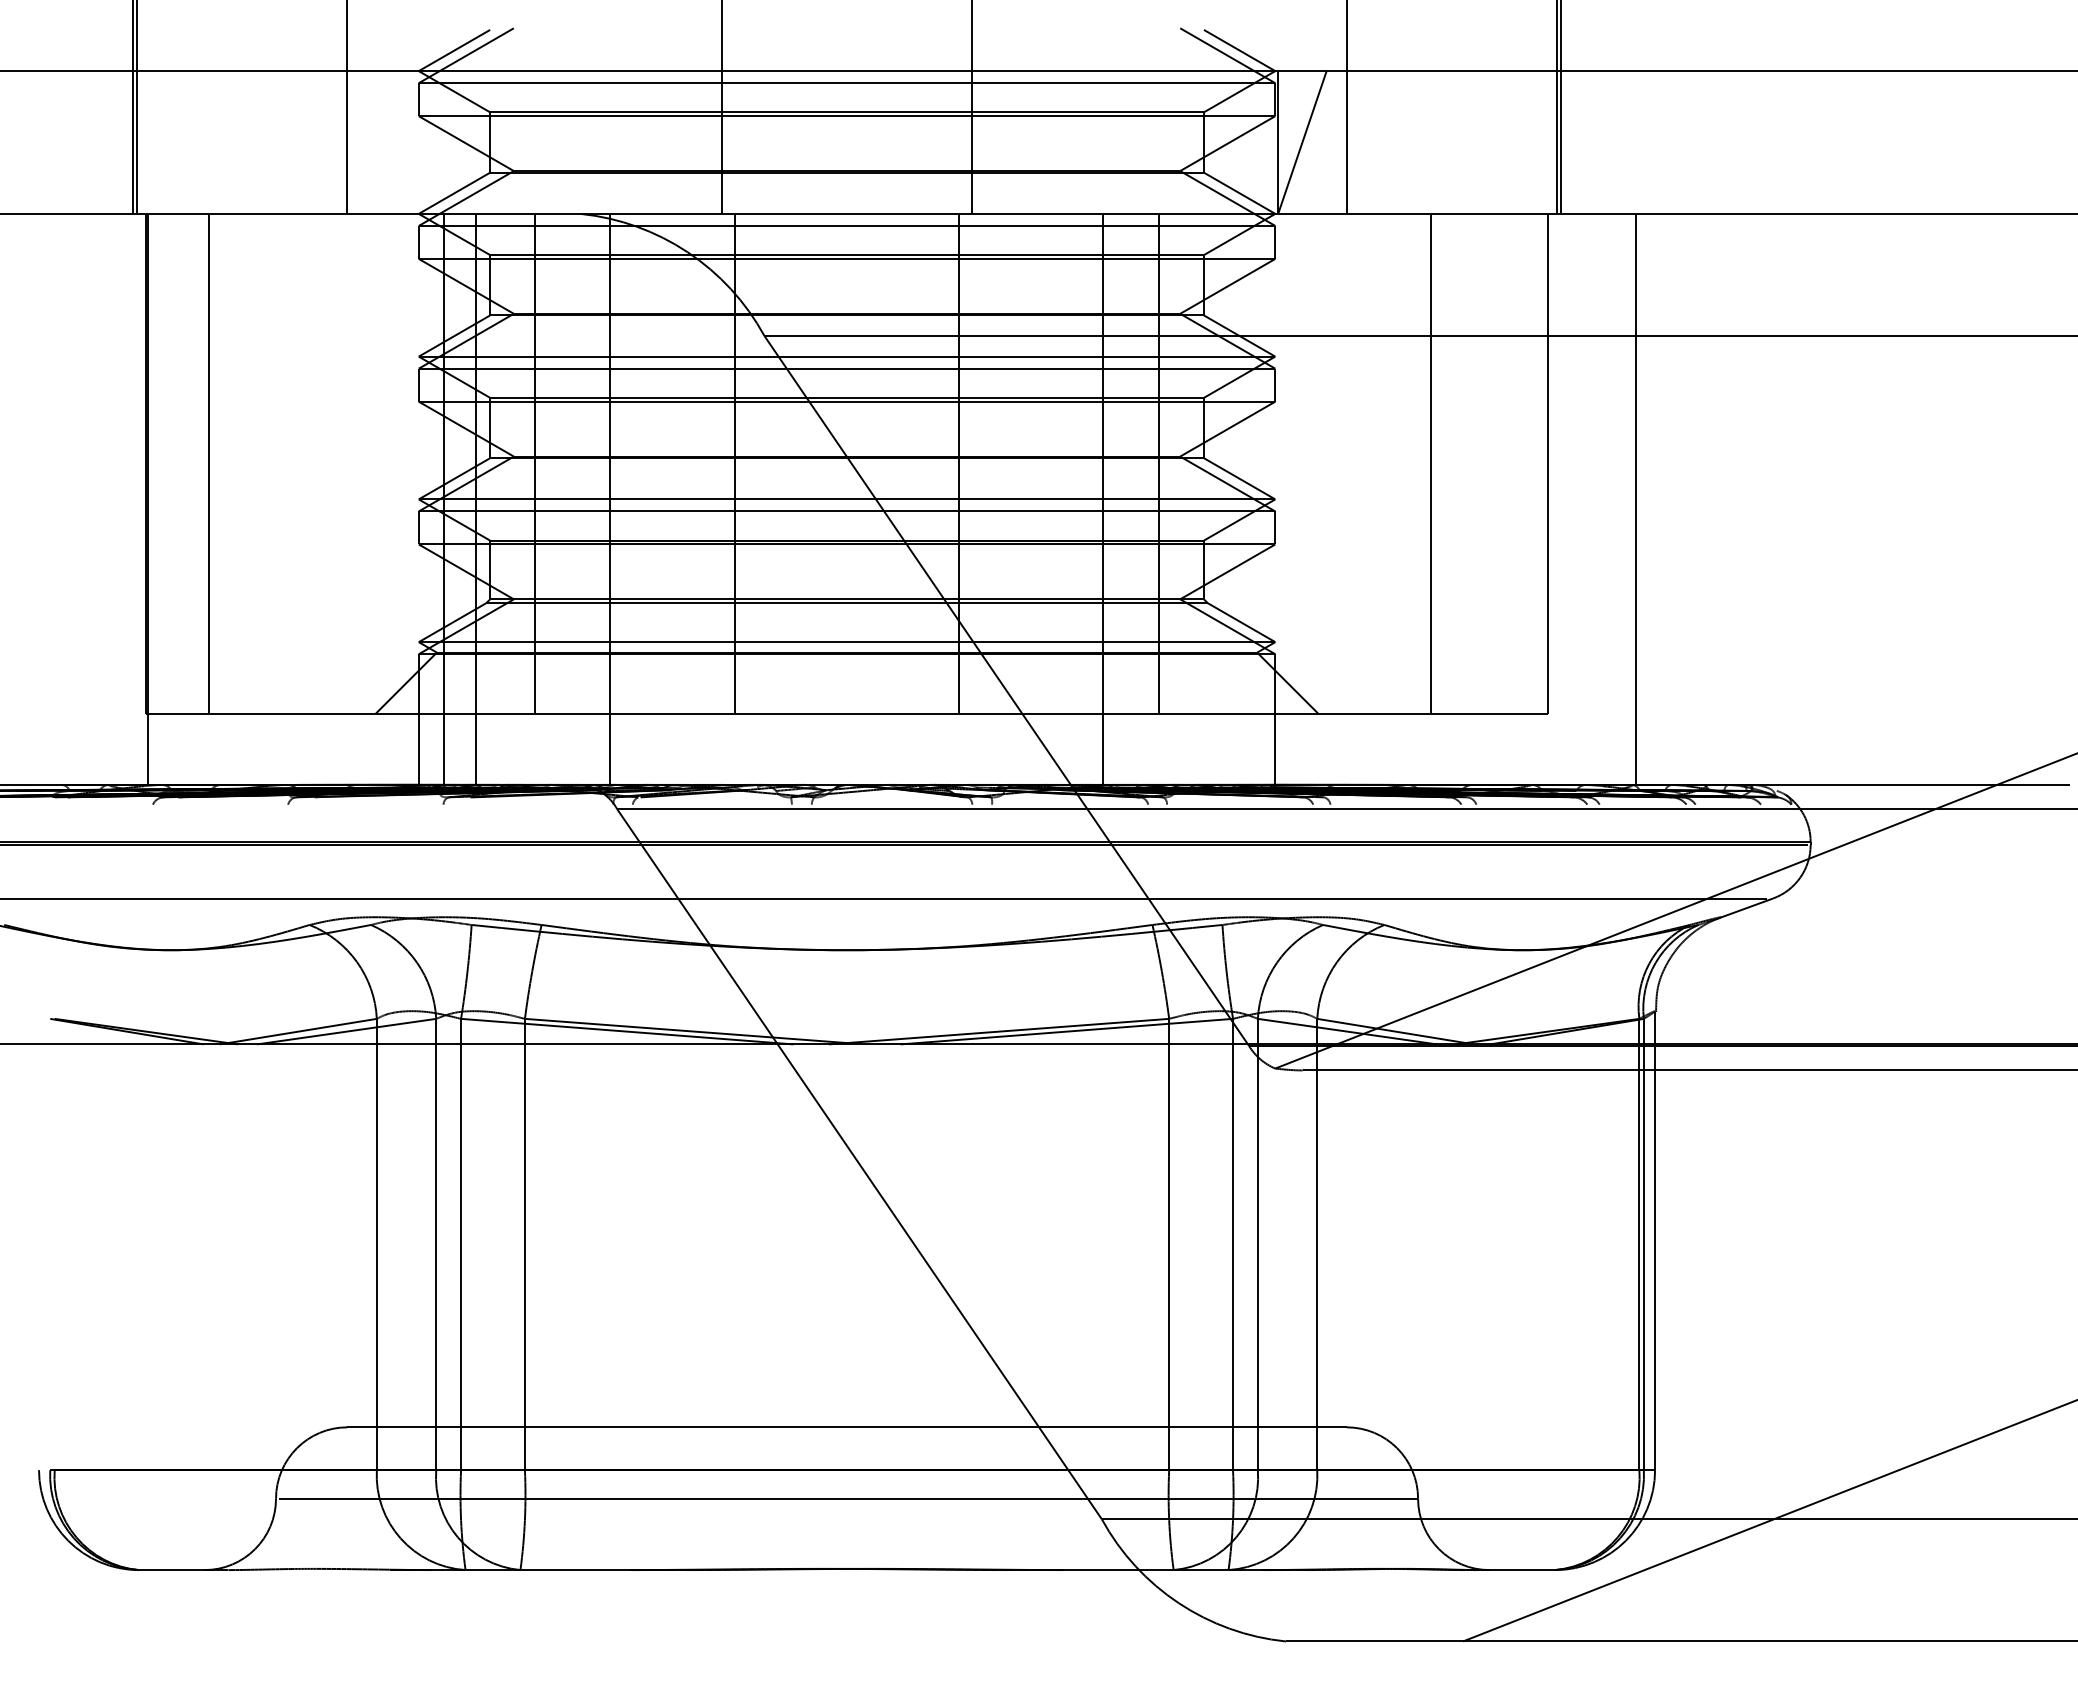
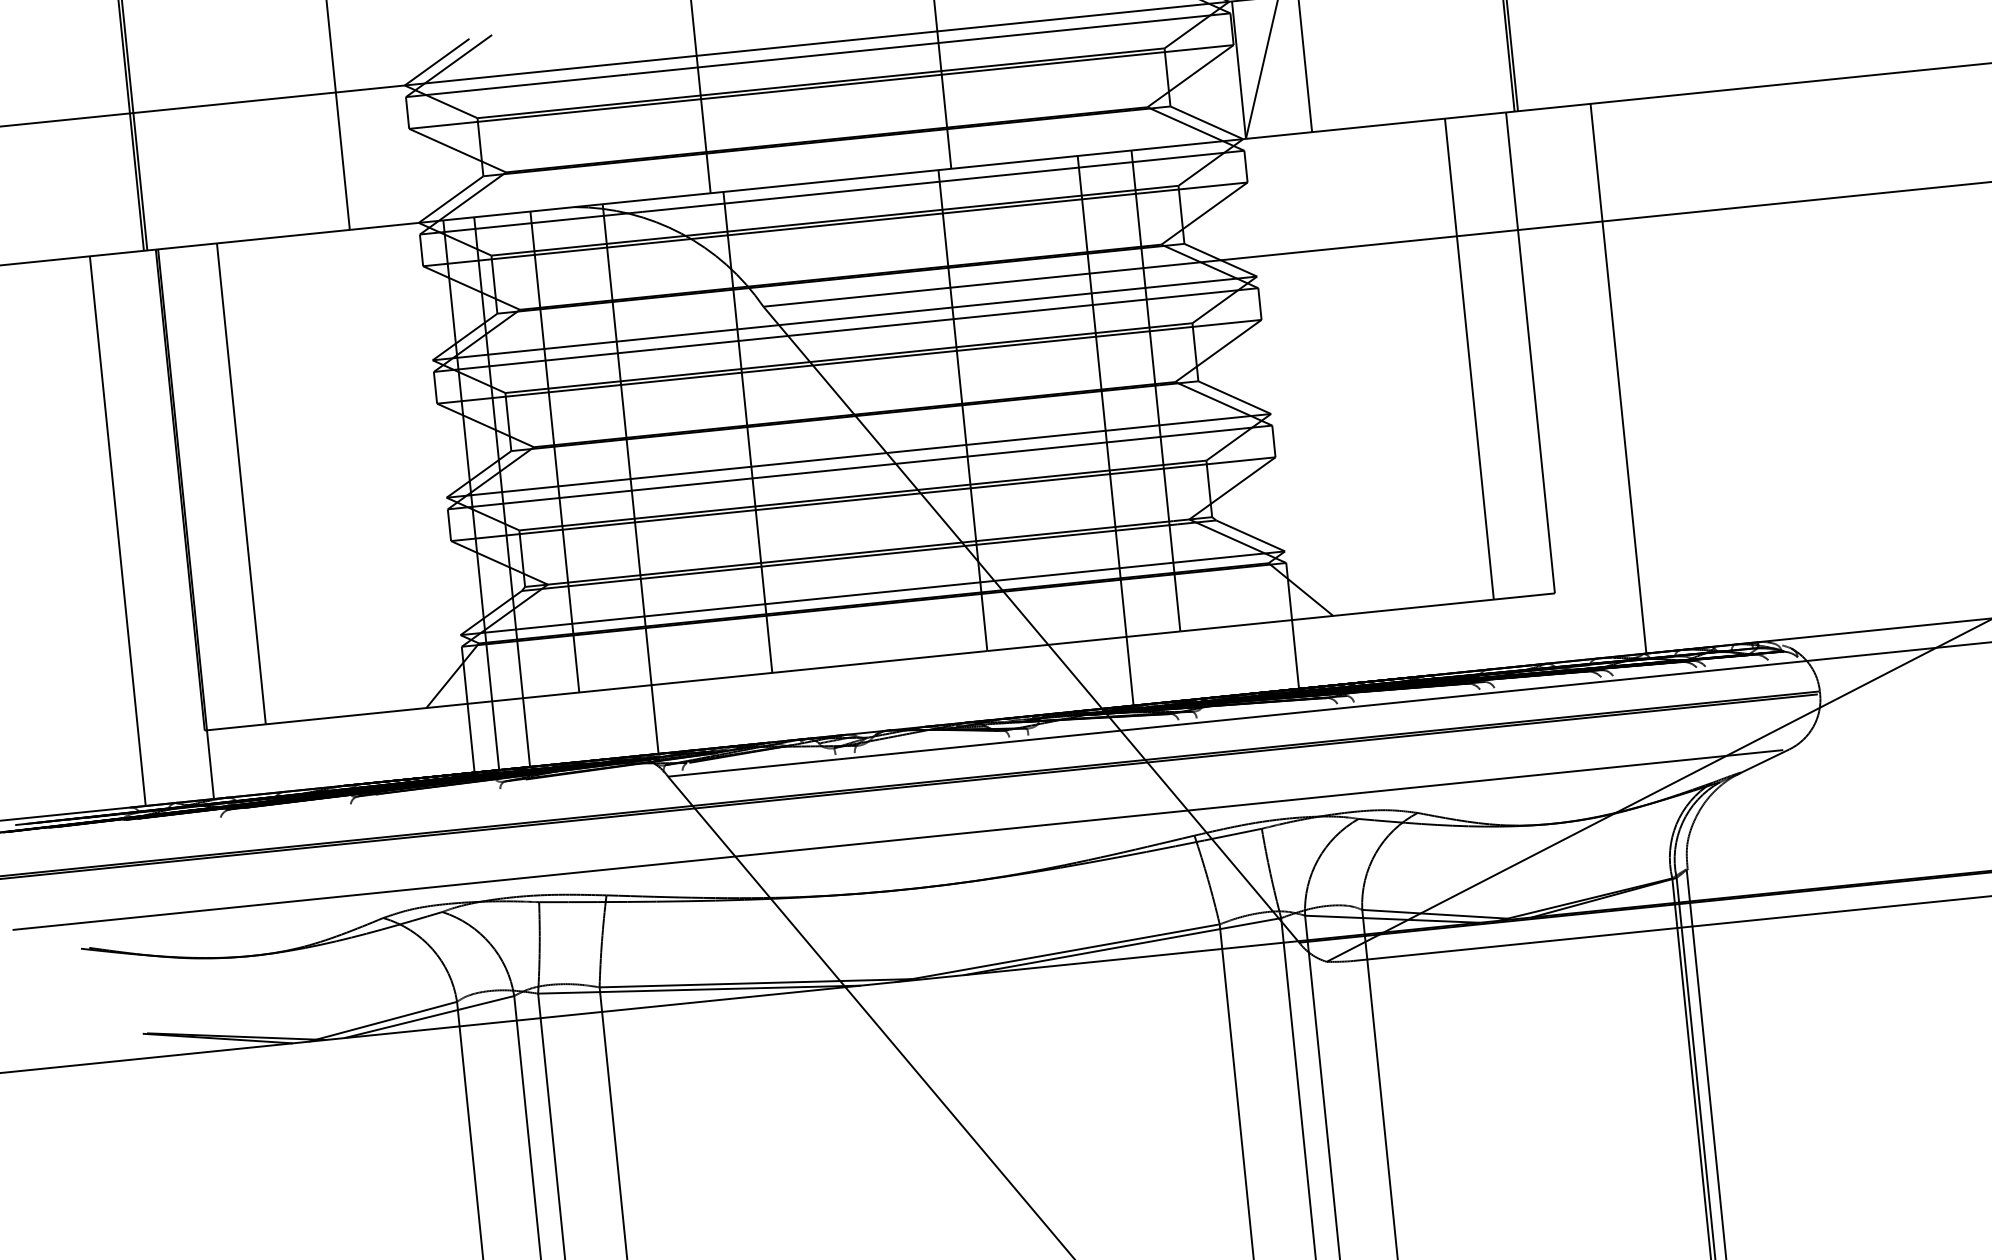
line: (1430, 463) -> (1468, 358), moved
line: (77, 498) -> (118, 530), added

